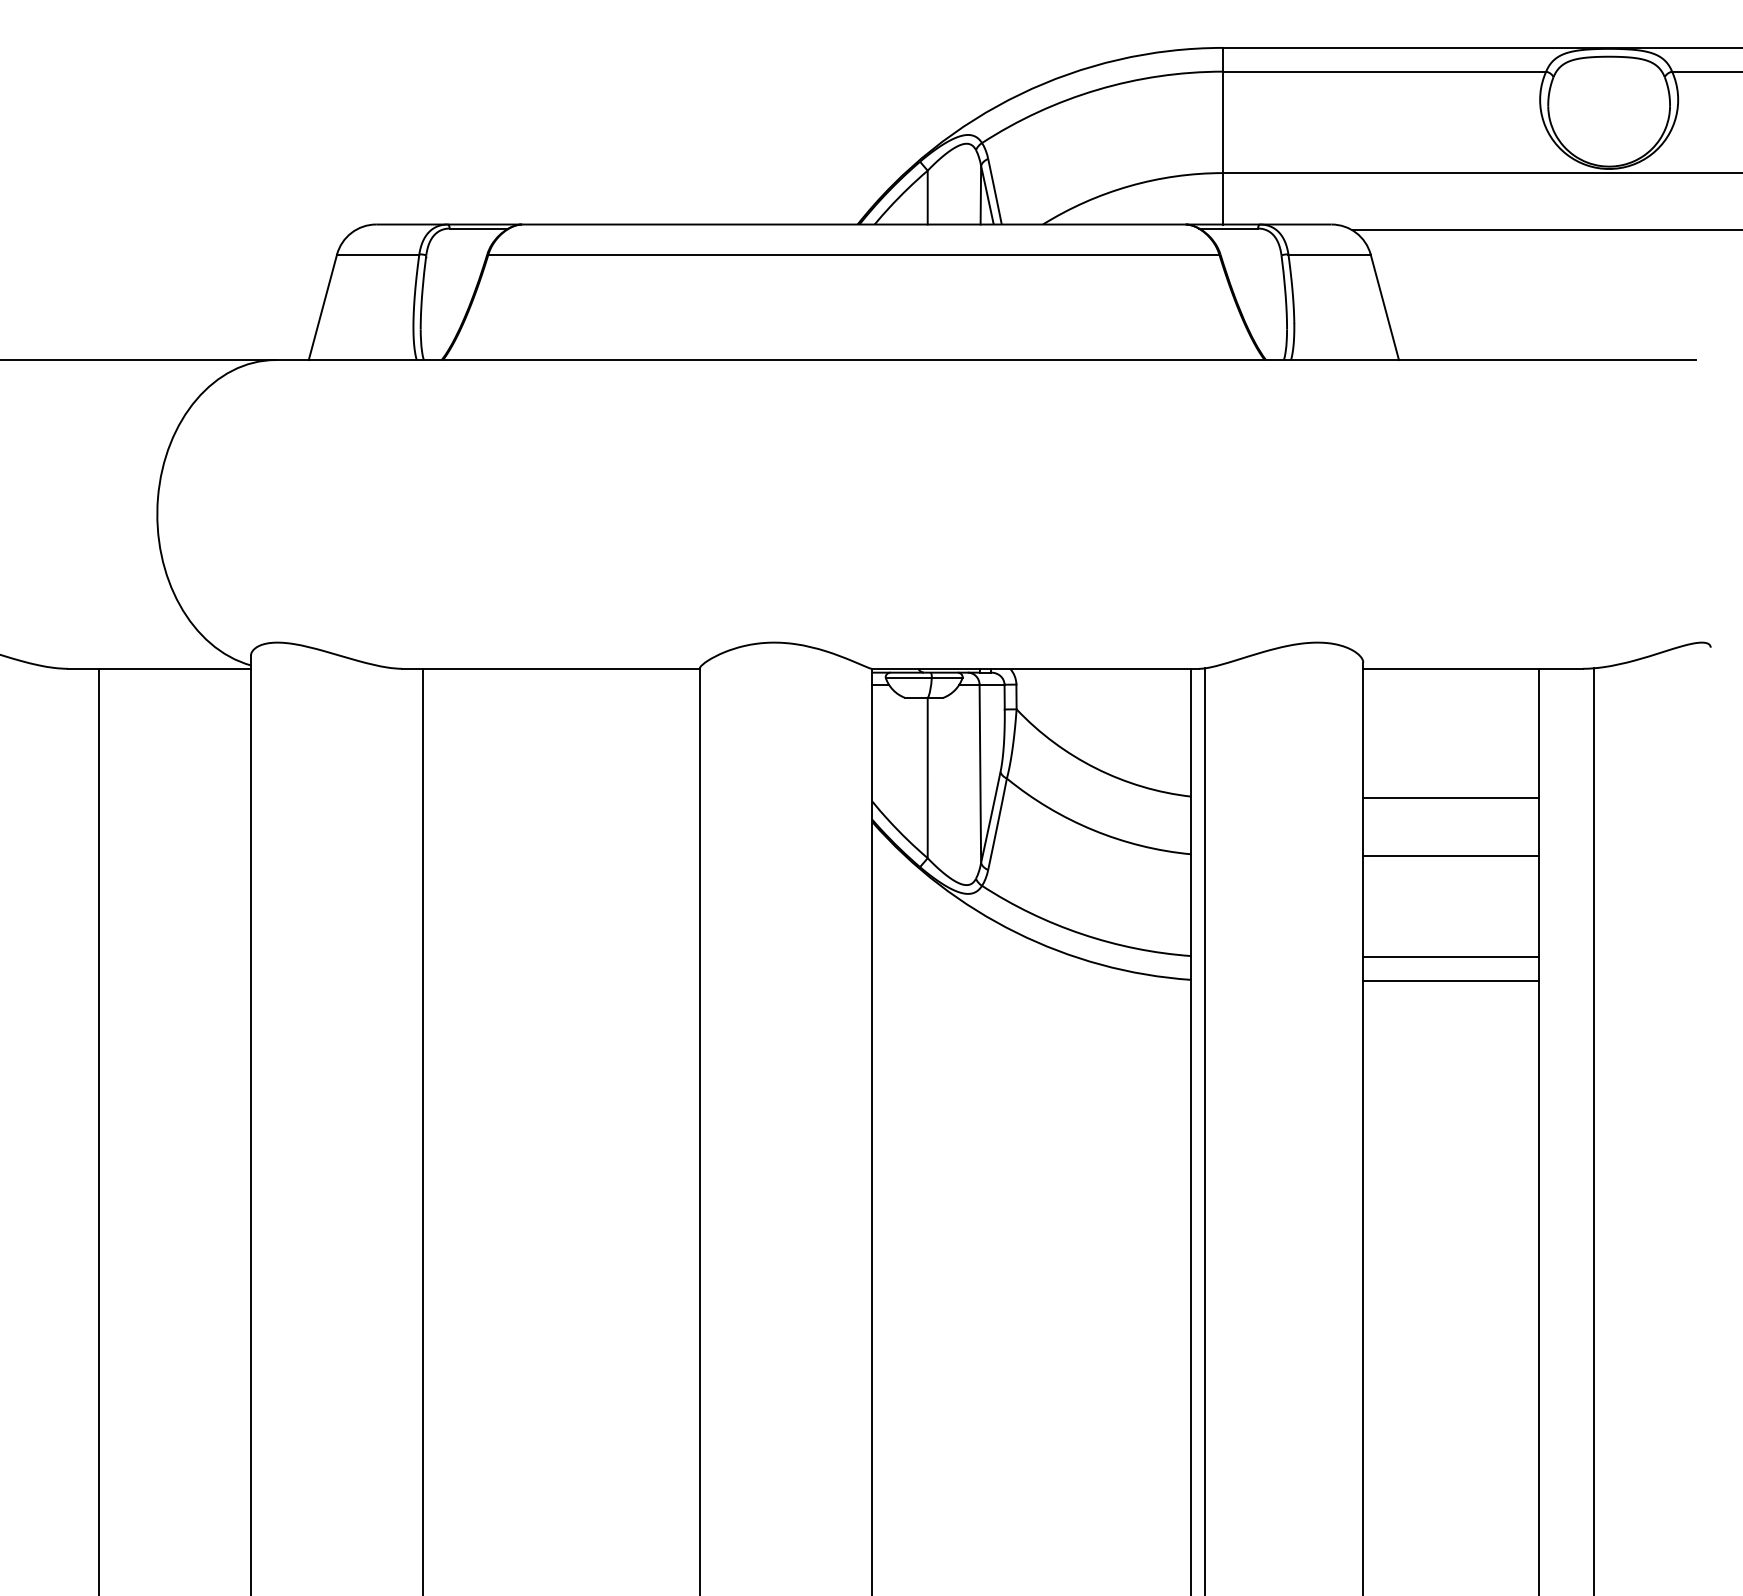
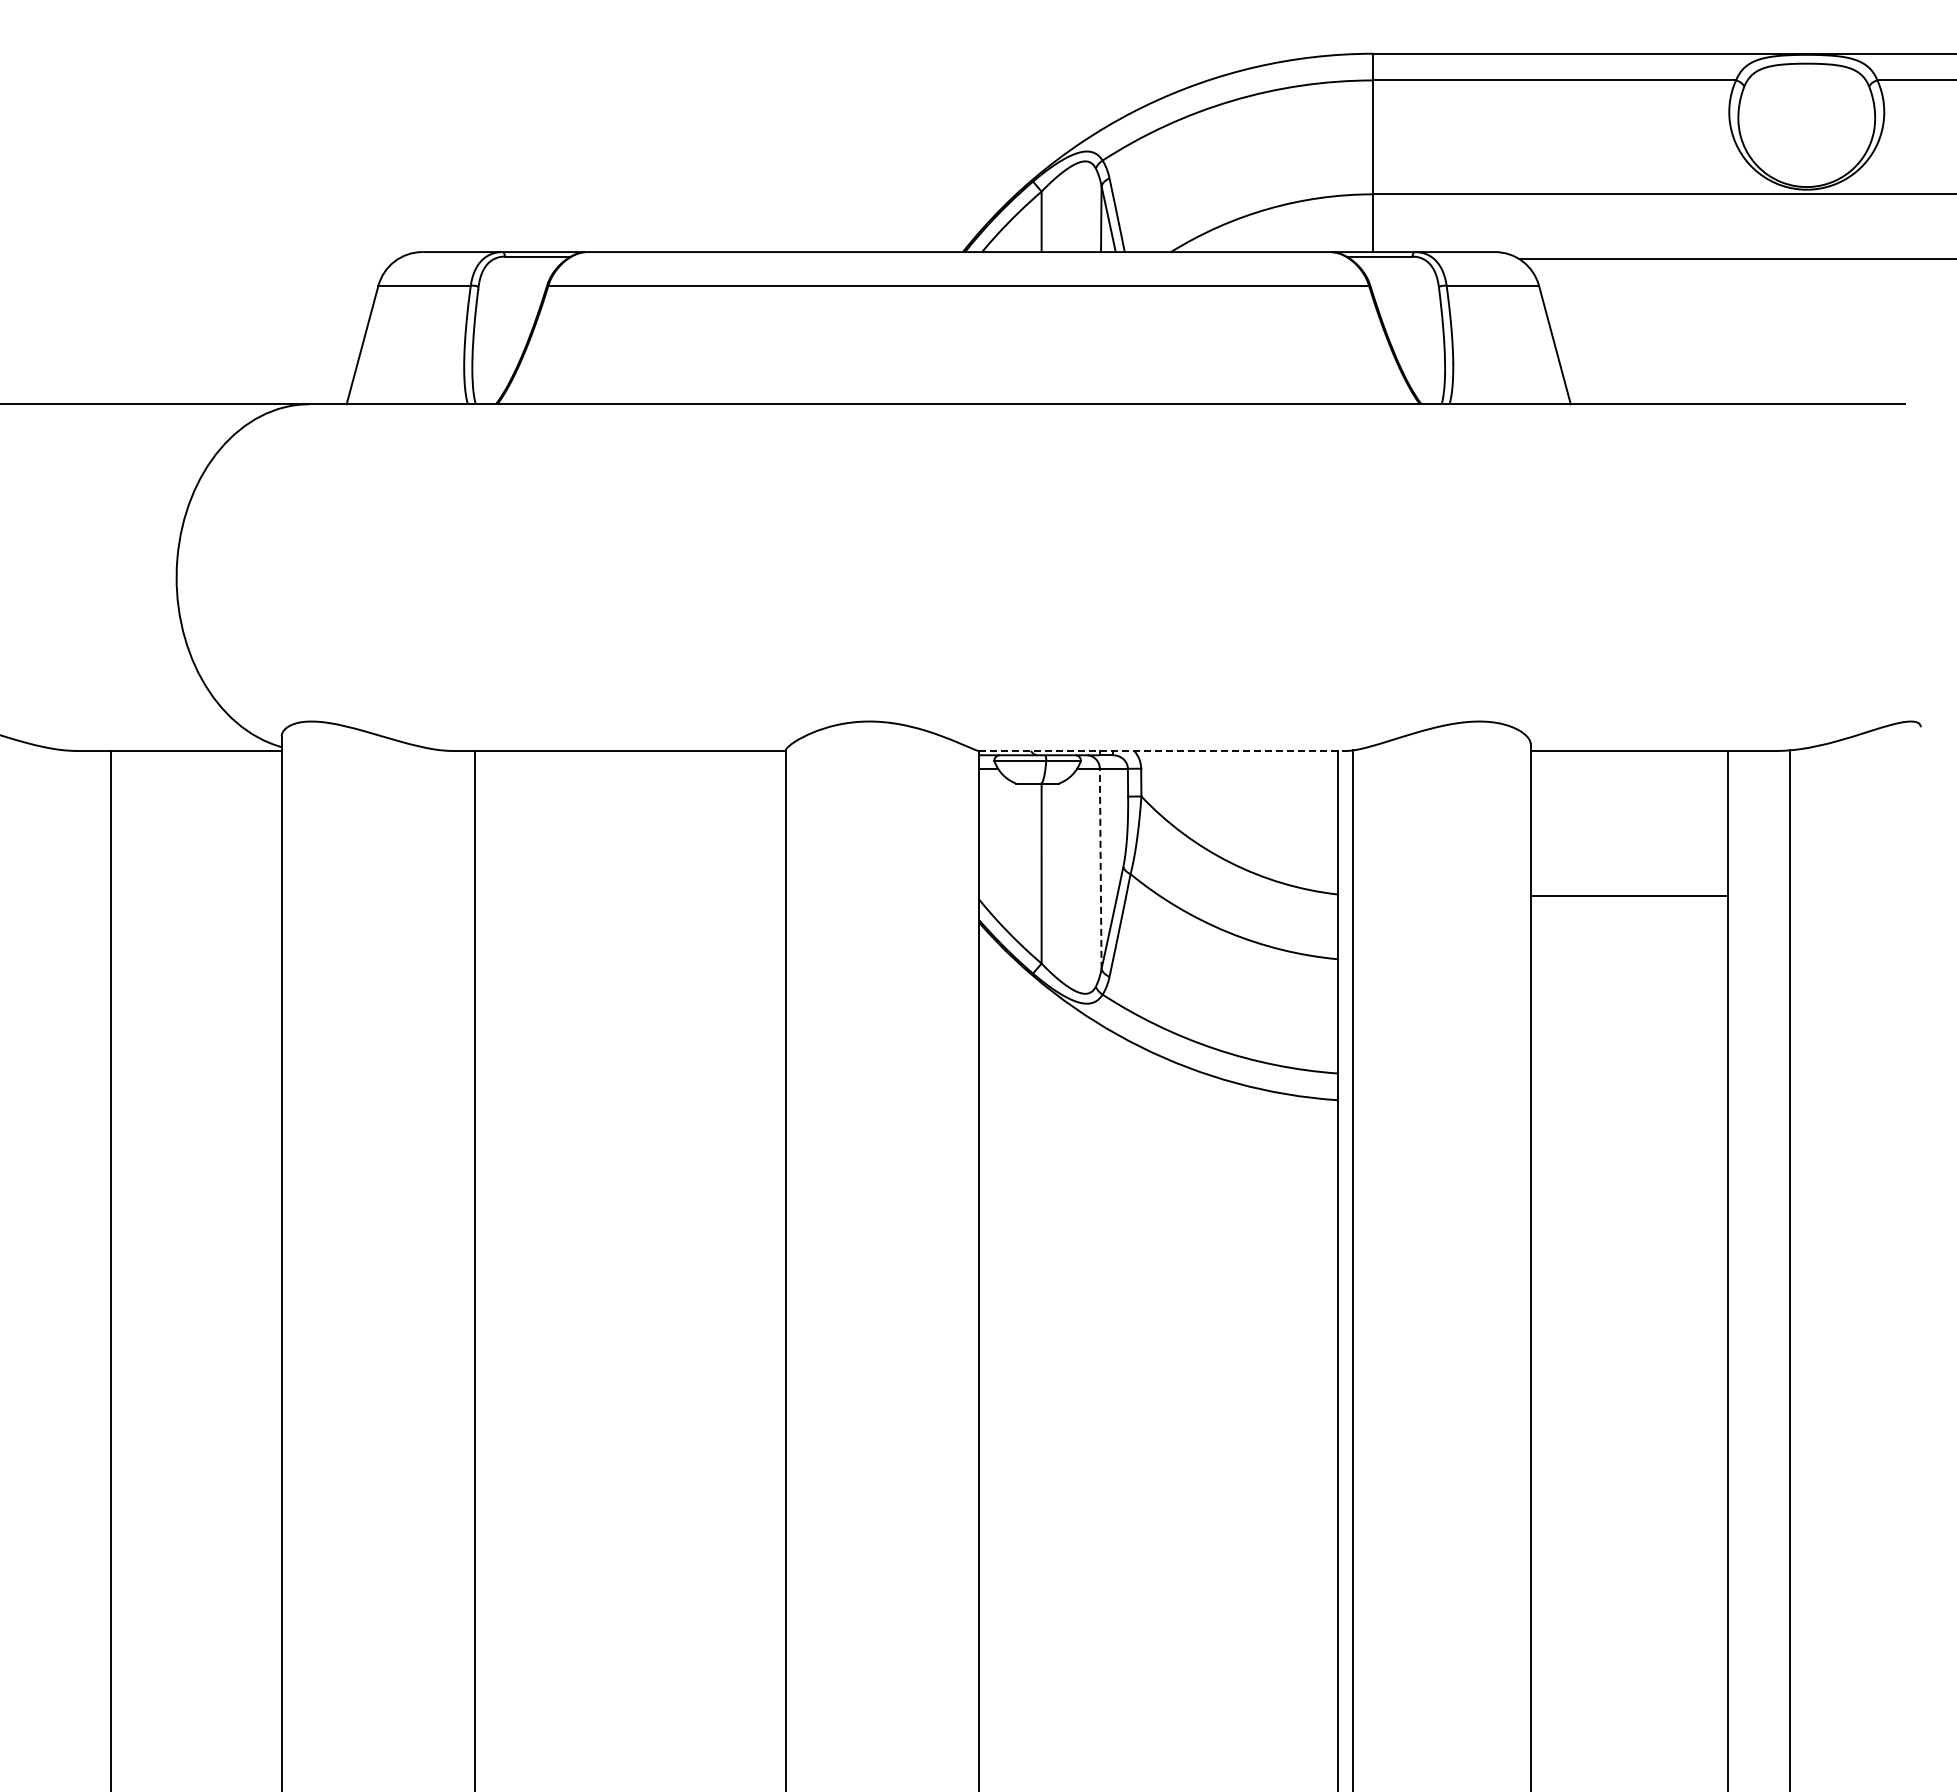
line: (1035, 668) -> (1162, 750), solid -> dashed
line: (980, 773) -> (1100, 868), solid -> dashed
line: (1450, 855) -> (1628, 960), removed
line: (1450, 956) -> (1628, 1074), removed
line: (1450, 981) -> (1628, 1101), removed

